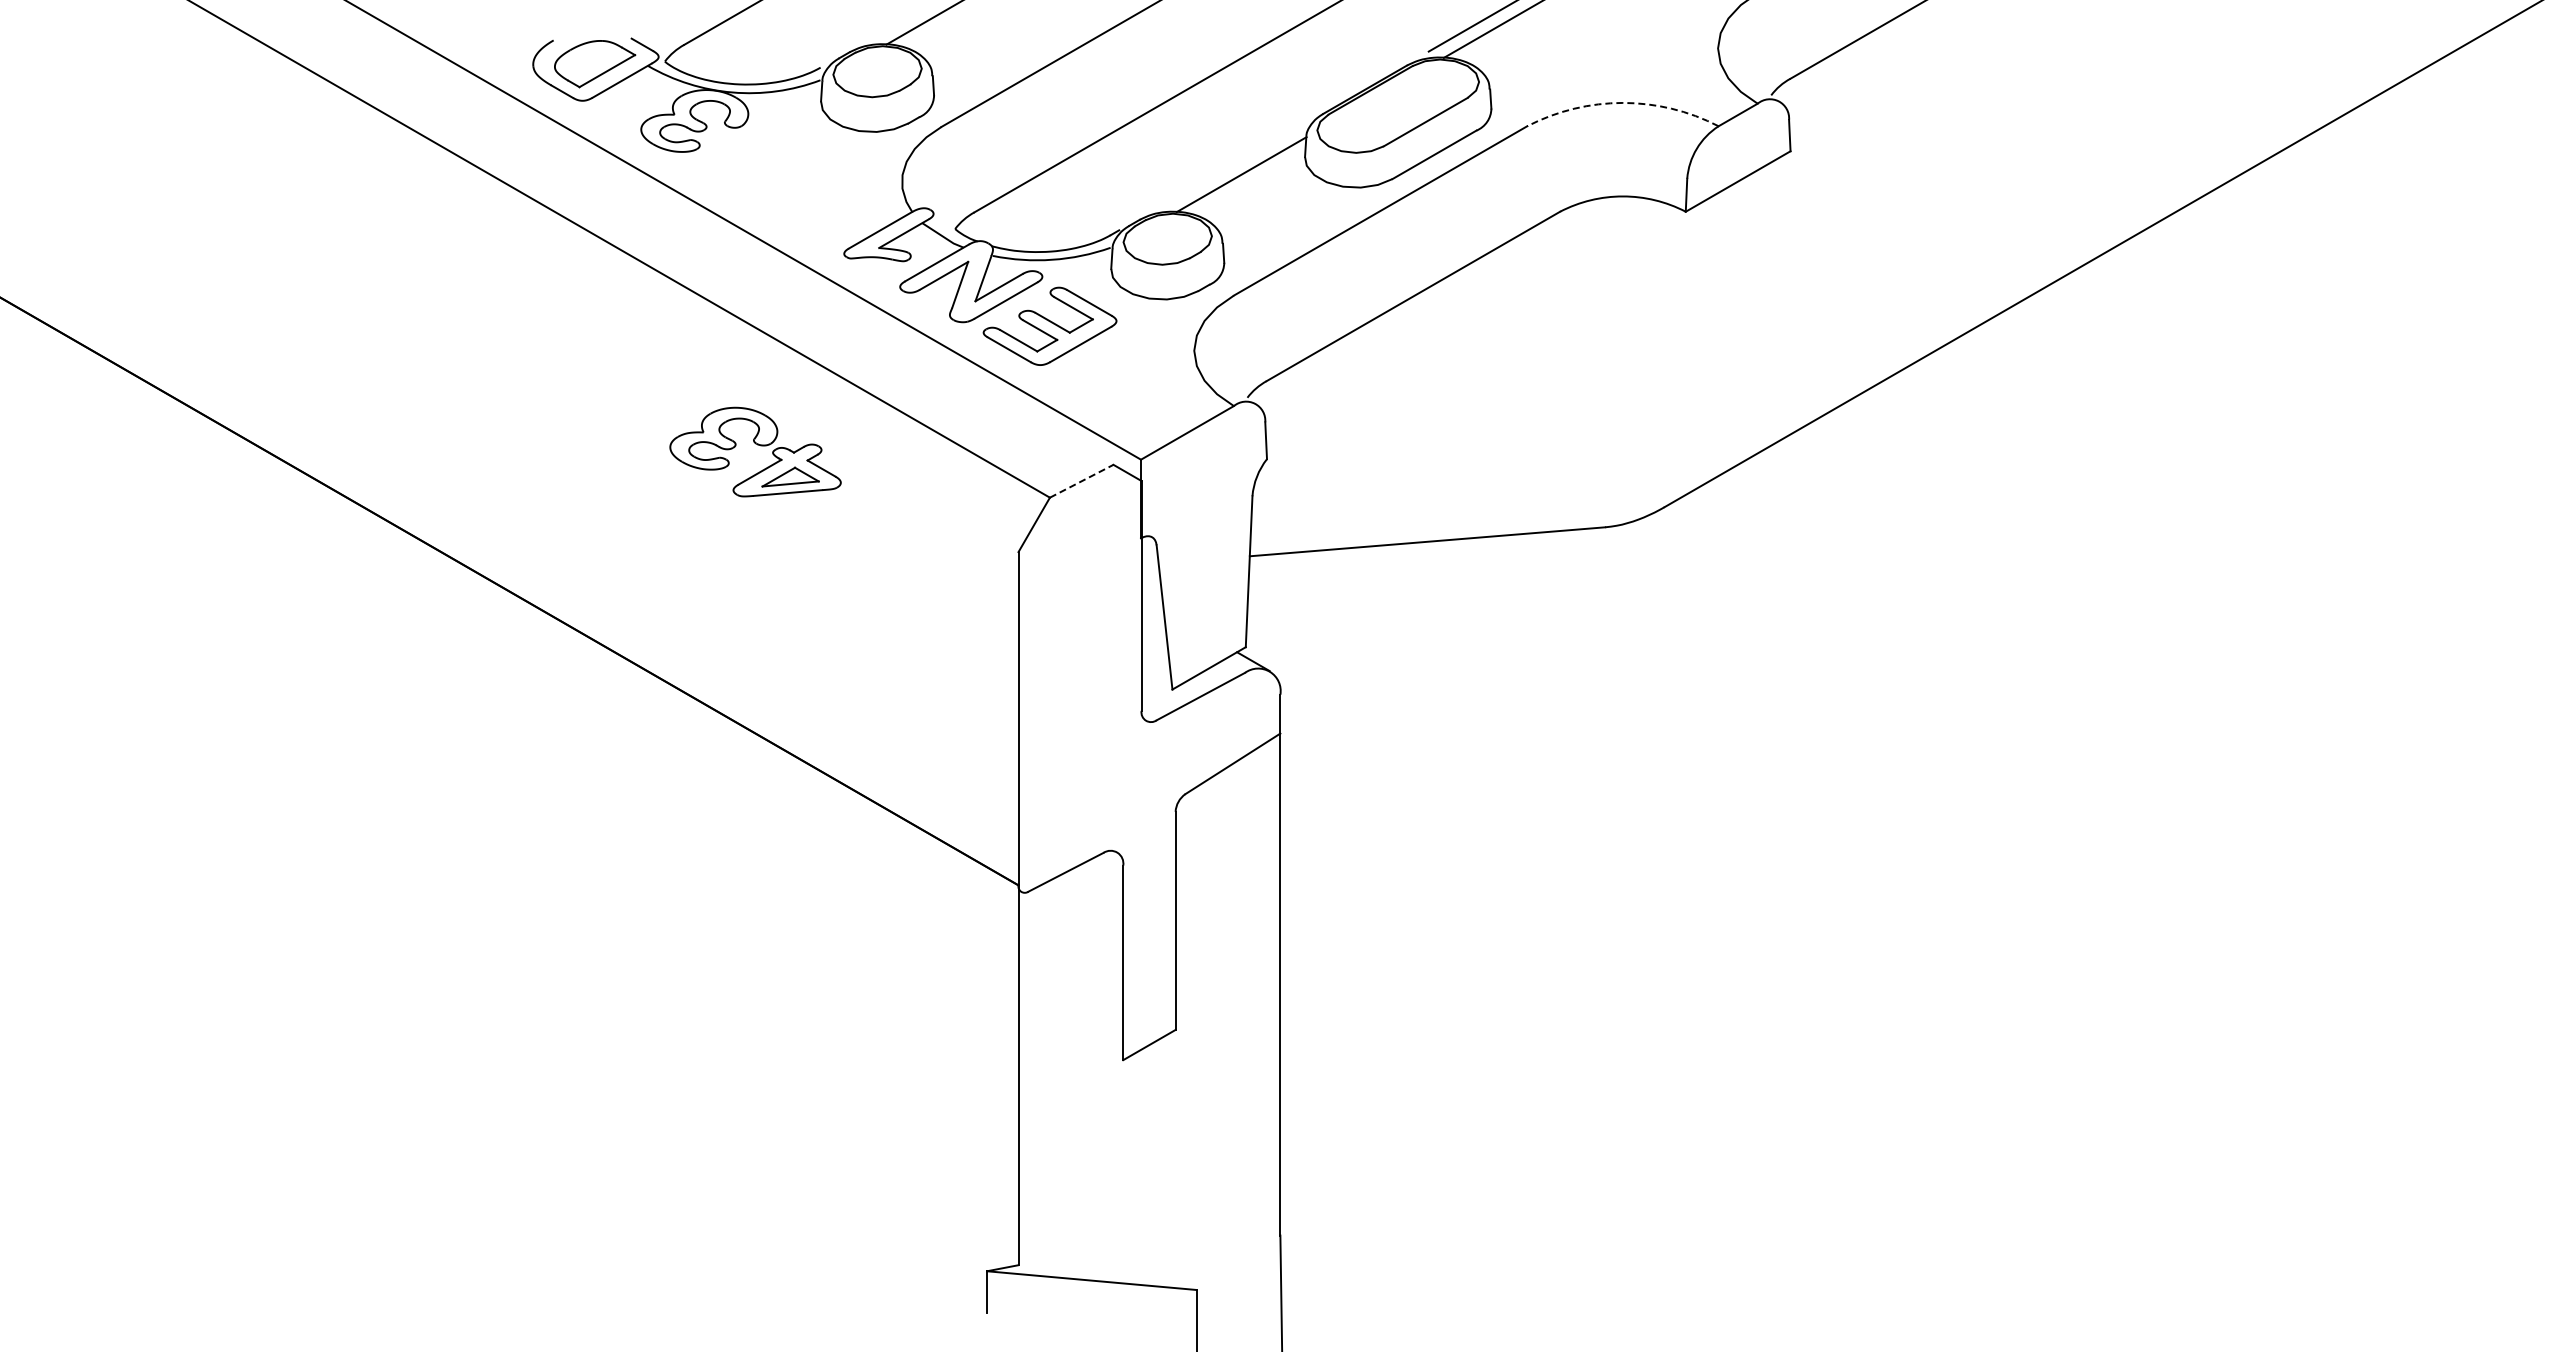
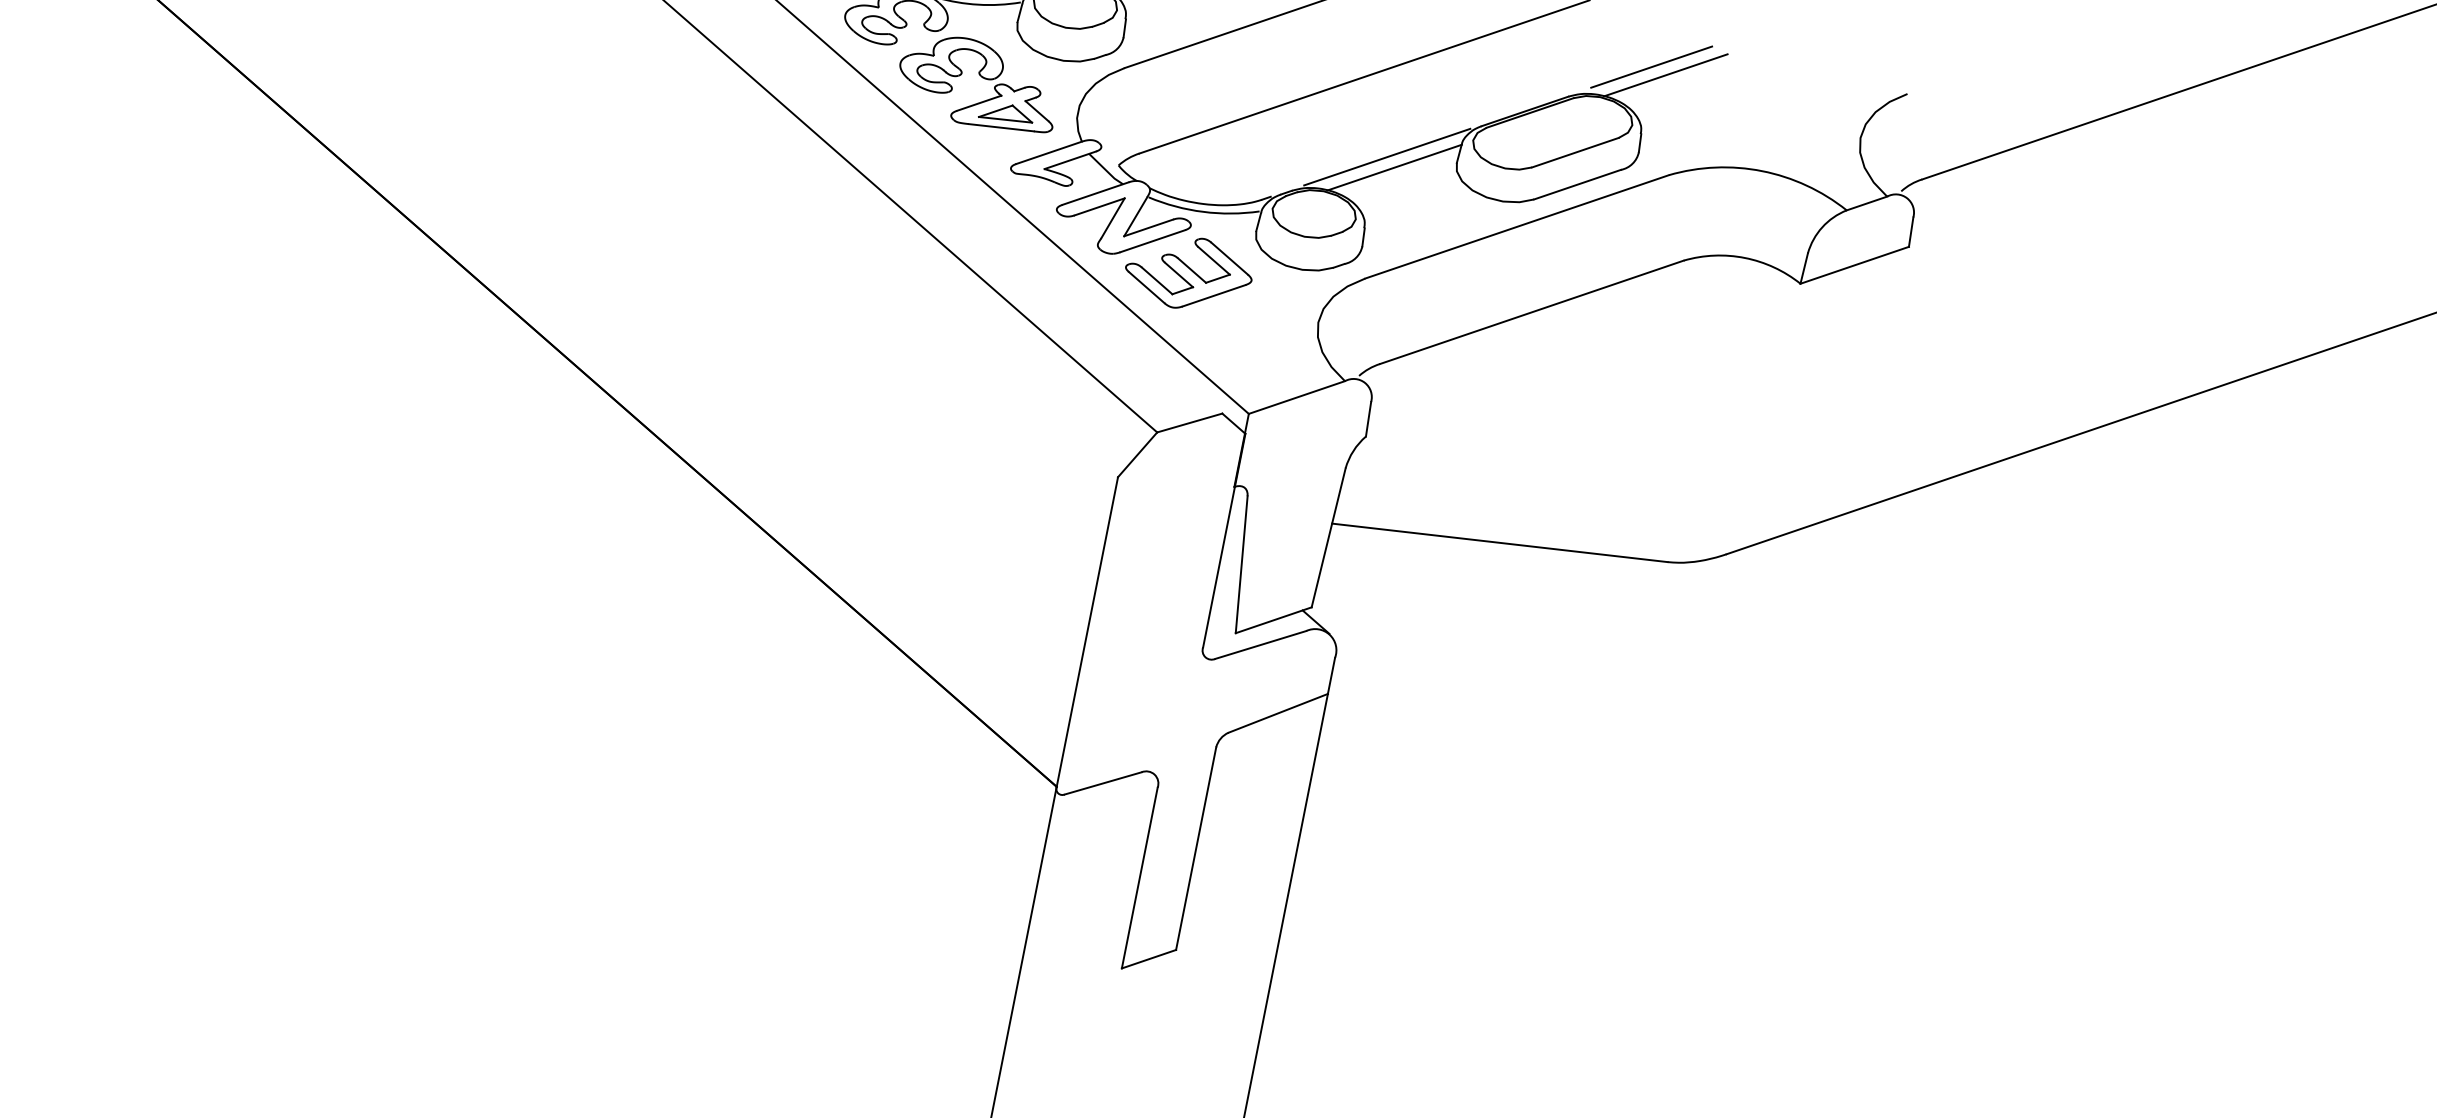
arc: (1622, 102) -> (1761, 170), dashed -> solid
line: (1231, 165) -> (1387, 157), added
part: (757, 445) -> (981, 77), moved
line: (1081, 481) -> (1189, 423), dashed -> solid

